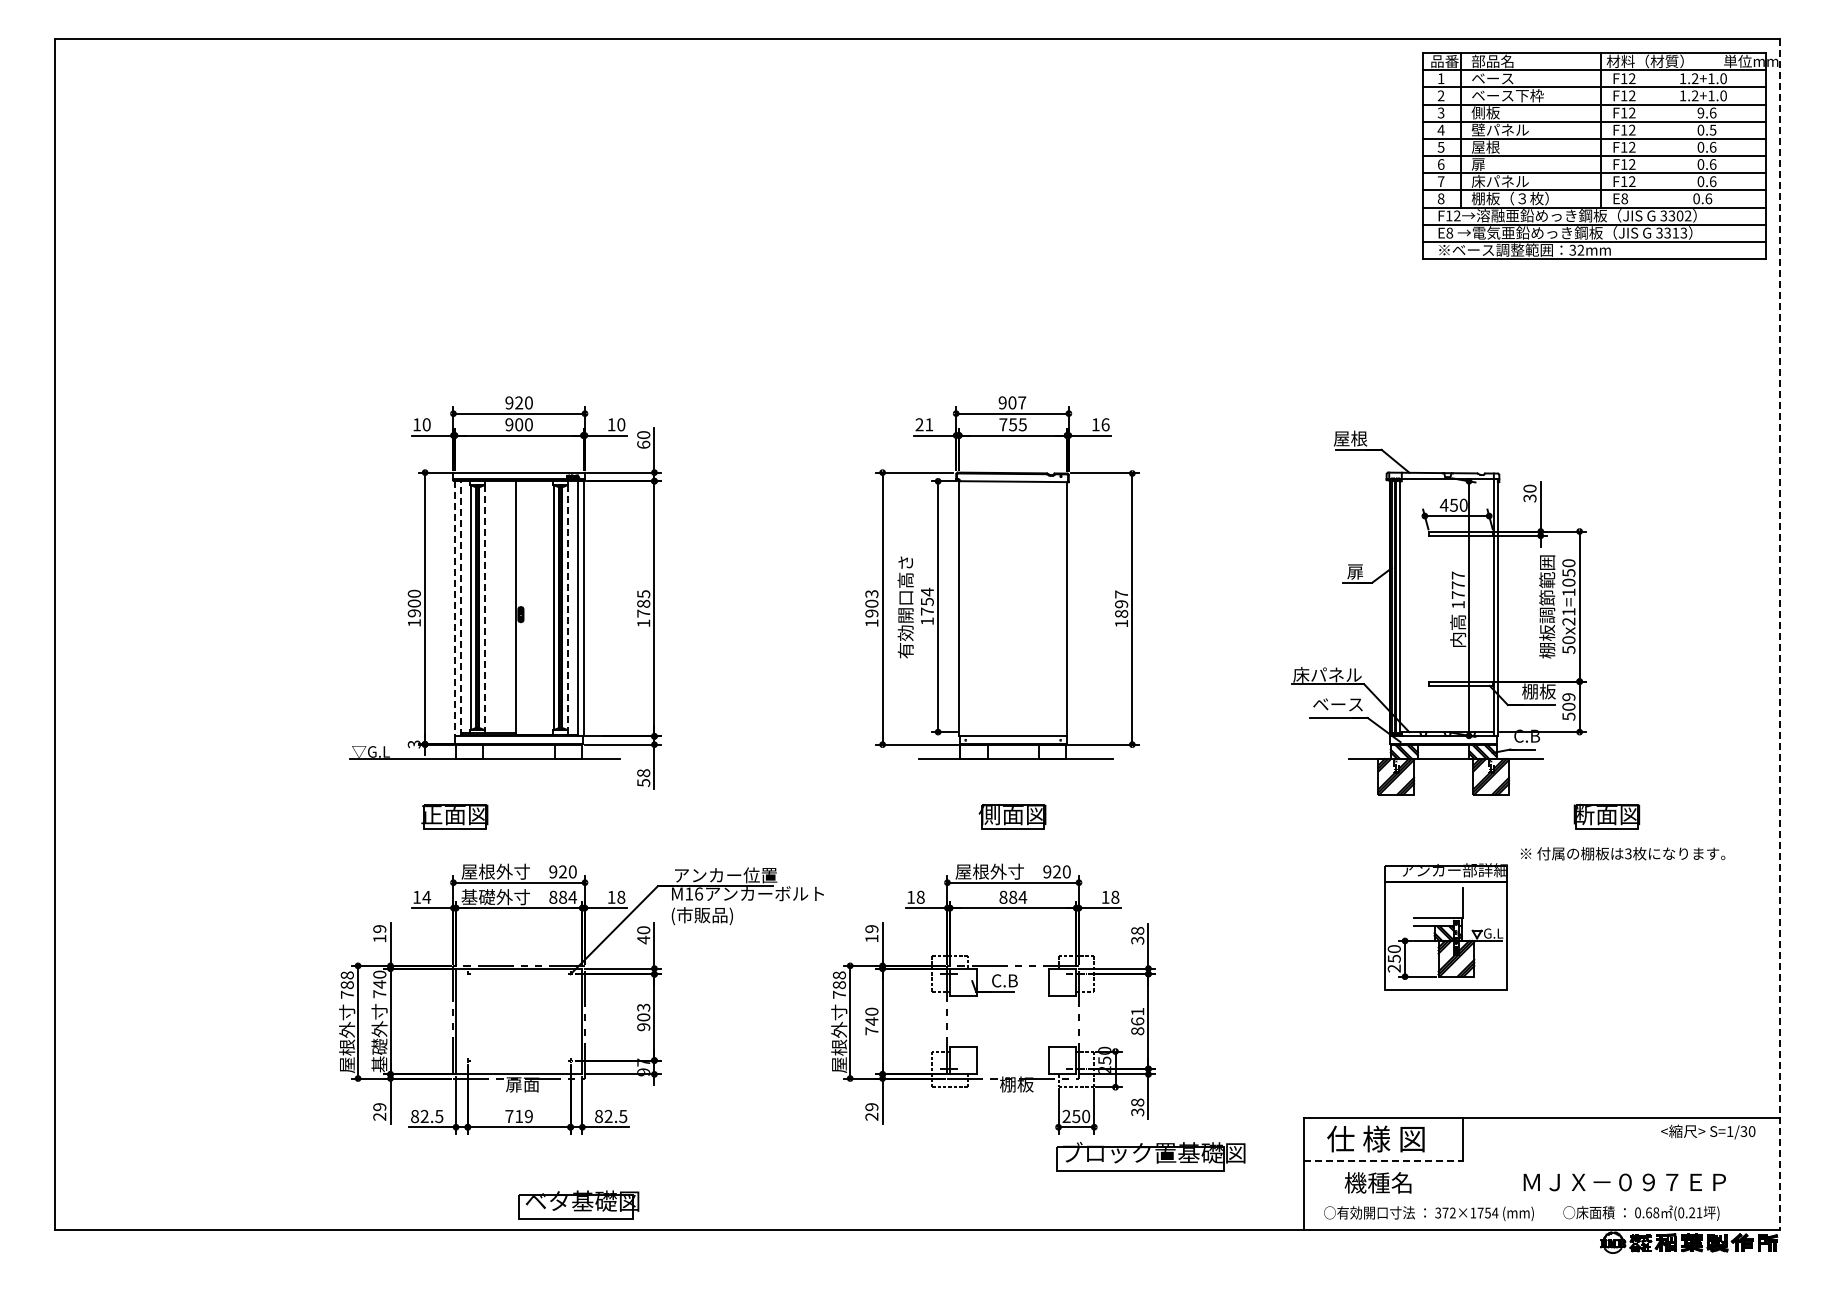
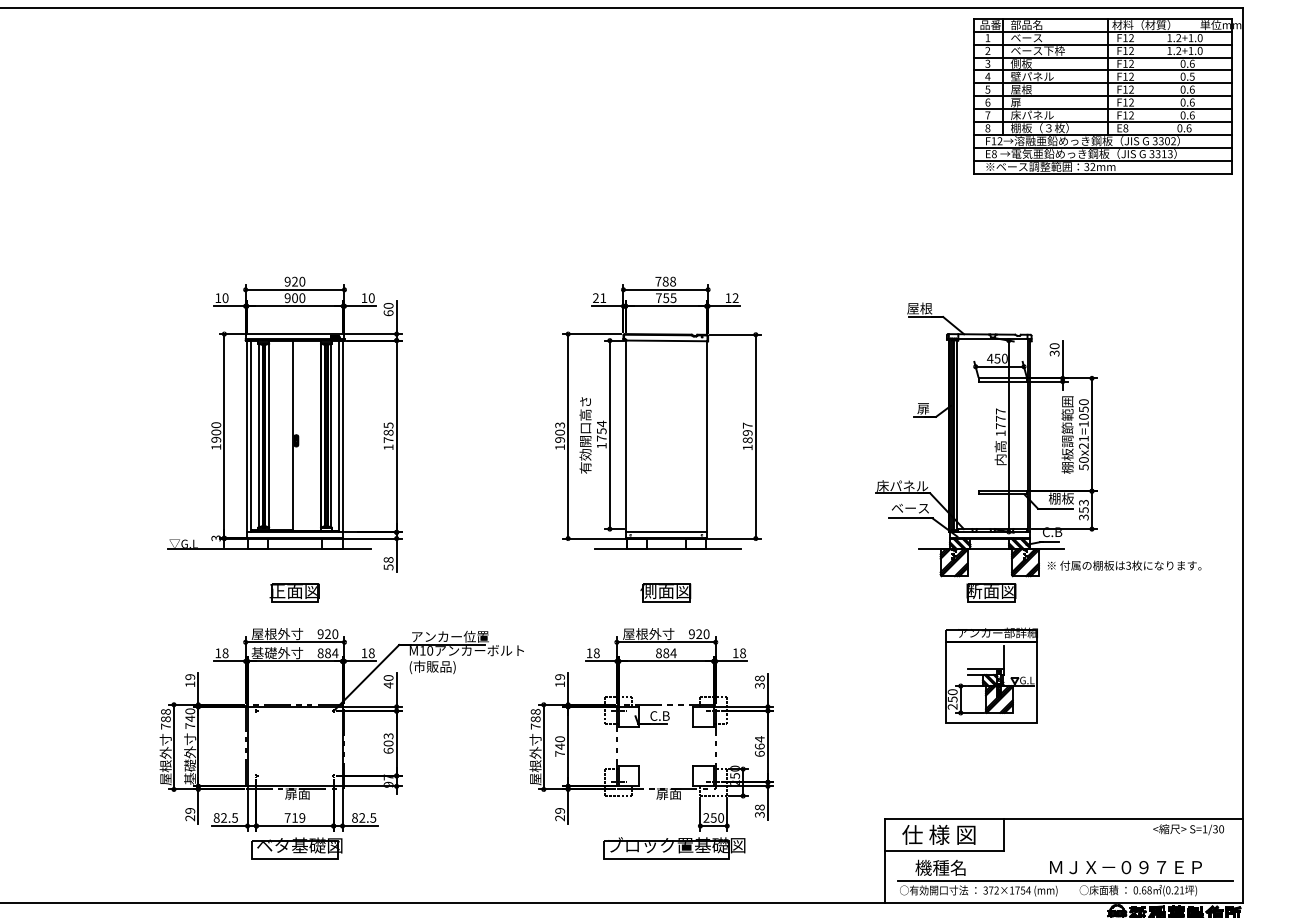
text: (1700, 112) -> (1182, 63), 9.6 -> 0.6
text: (1012, 402) -> (665, 281), 907 -> 788
text: (1105, 424) -> (735, 297), 16 -> 12
line: (454, 608) -> (246, 436), dashed -> solid
line: (460, 608) -> (250, 436), dashed -> solid
line: (484, 608) -> (268, 436), dashed -> solid
line: (567, 608) -> (331, 436), dashed -> solid
line: (1779, 634) -> (1242, 455), dashed -> solid
text: (1568, 706) -> (1083, 509), 509 -> 353
part: (454, 816) -> (294, 592), moved
part: (1606, 816) -> (991, 592), moved
text: (1622, 853) -> (1124, 565), moved
text: (699, 893) -> (430, 650), M16 -> M10
text: (426, 896) -> (225, 652), 14 -> 18
text: (1137, 1021) -> (759, 746), 861 -> 664
text: (643, 1027) -> (388, 751), 903 -> 603
text: (1016, 1084) -> (668, 793), 棚板 -> 扉面
part: (1150, 1156) -> (674, 848), moved
line: (1383, 1161) -> (944, 851), dashed -> solid
line: (1544, 1200) -> (1065, 881), added
part: (578, 1204) -> (296, 848), moved

